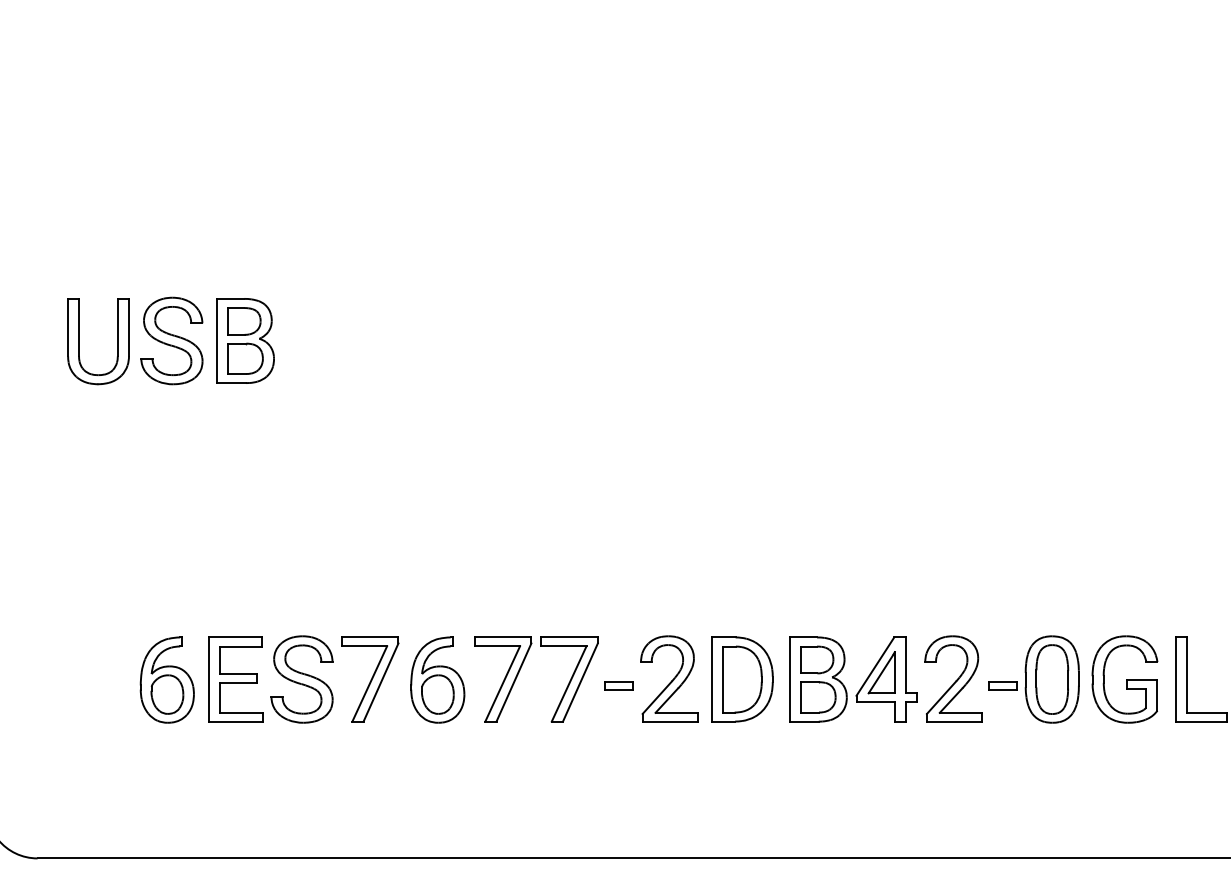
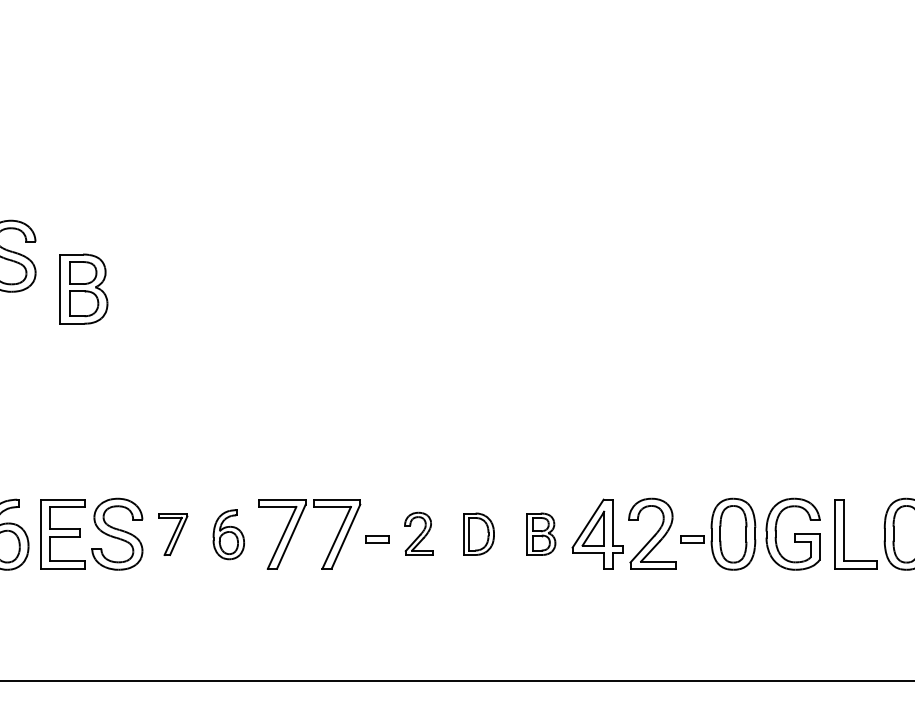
part: (245, 340) -> (84, 288), moved
part: (669, 678) -> (419, 533), size x0.6
part: (370, 679) -> (173, 534), size x0.6
part: (437, 679) -> (228, 534), size x0.7
part: (742, 679) -> (479, 534), size x0.6
part: (818, 679) -> (541, 534), size x0.6

